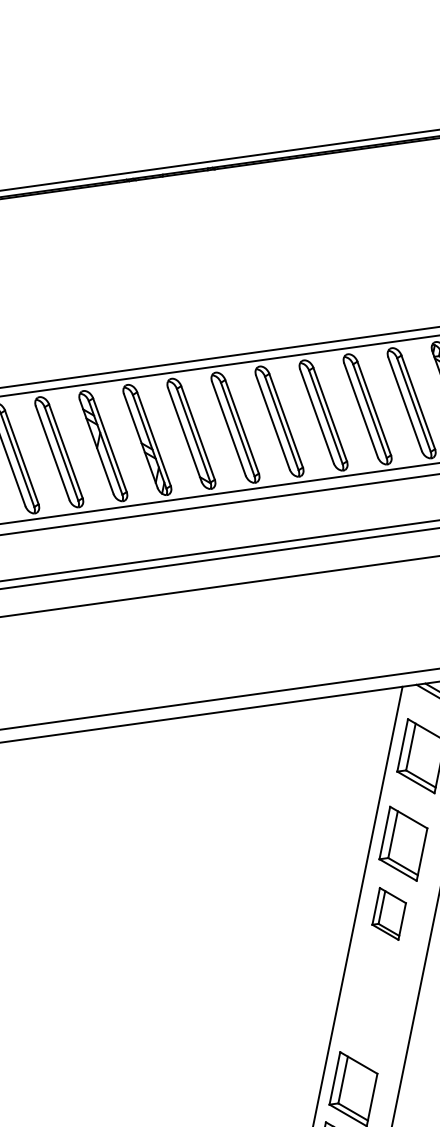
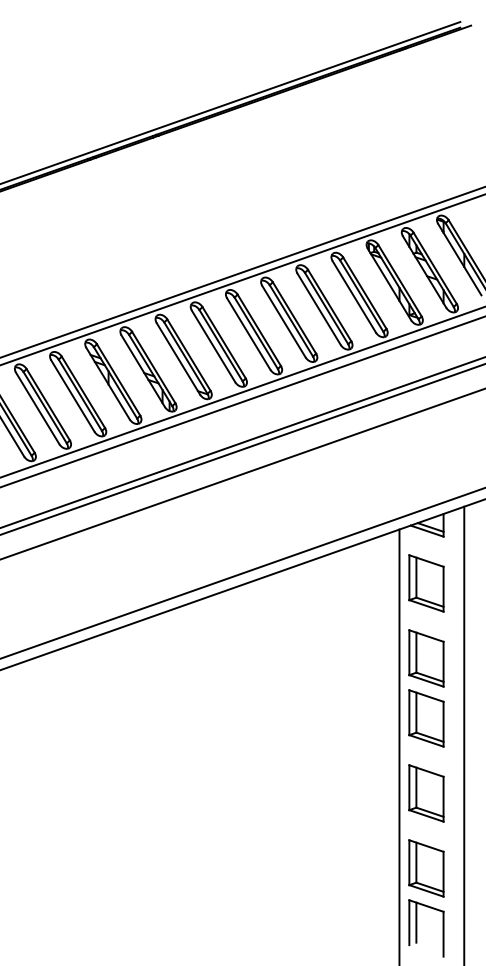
part: (389, 913) -> (426, 718), size x1.43
part: (371, 1001) -> (426, 793), added

